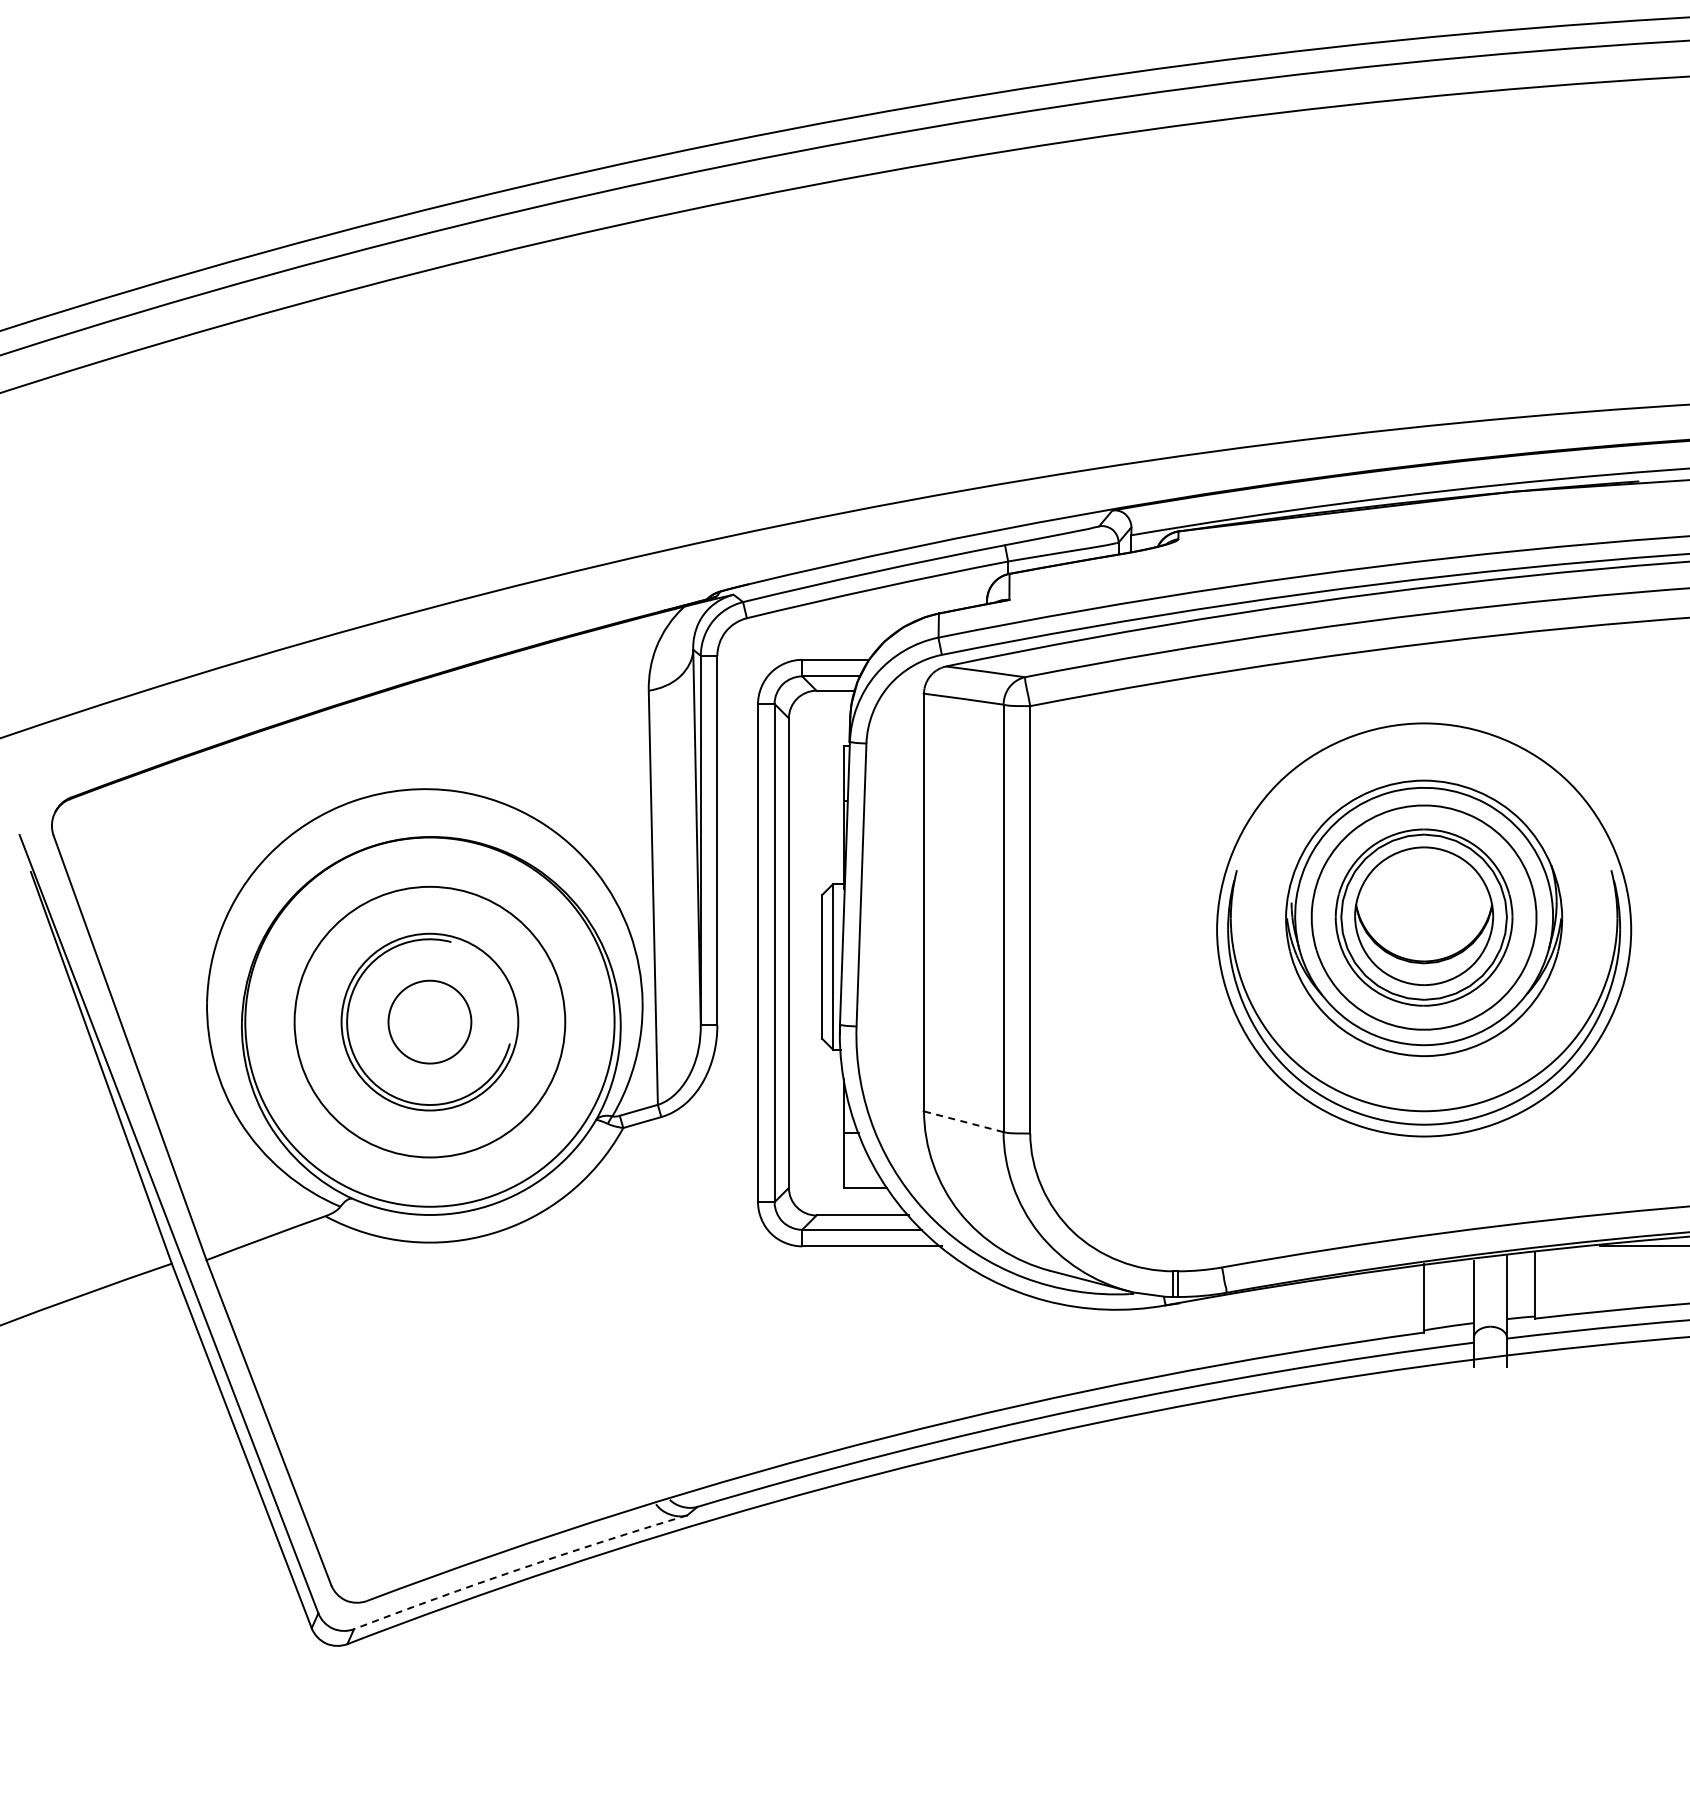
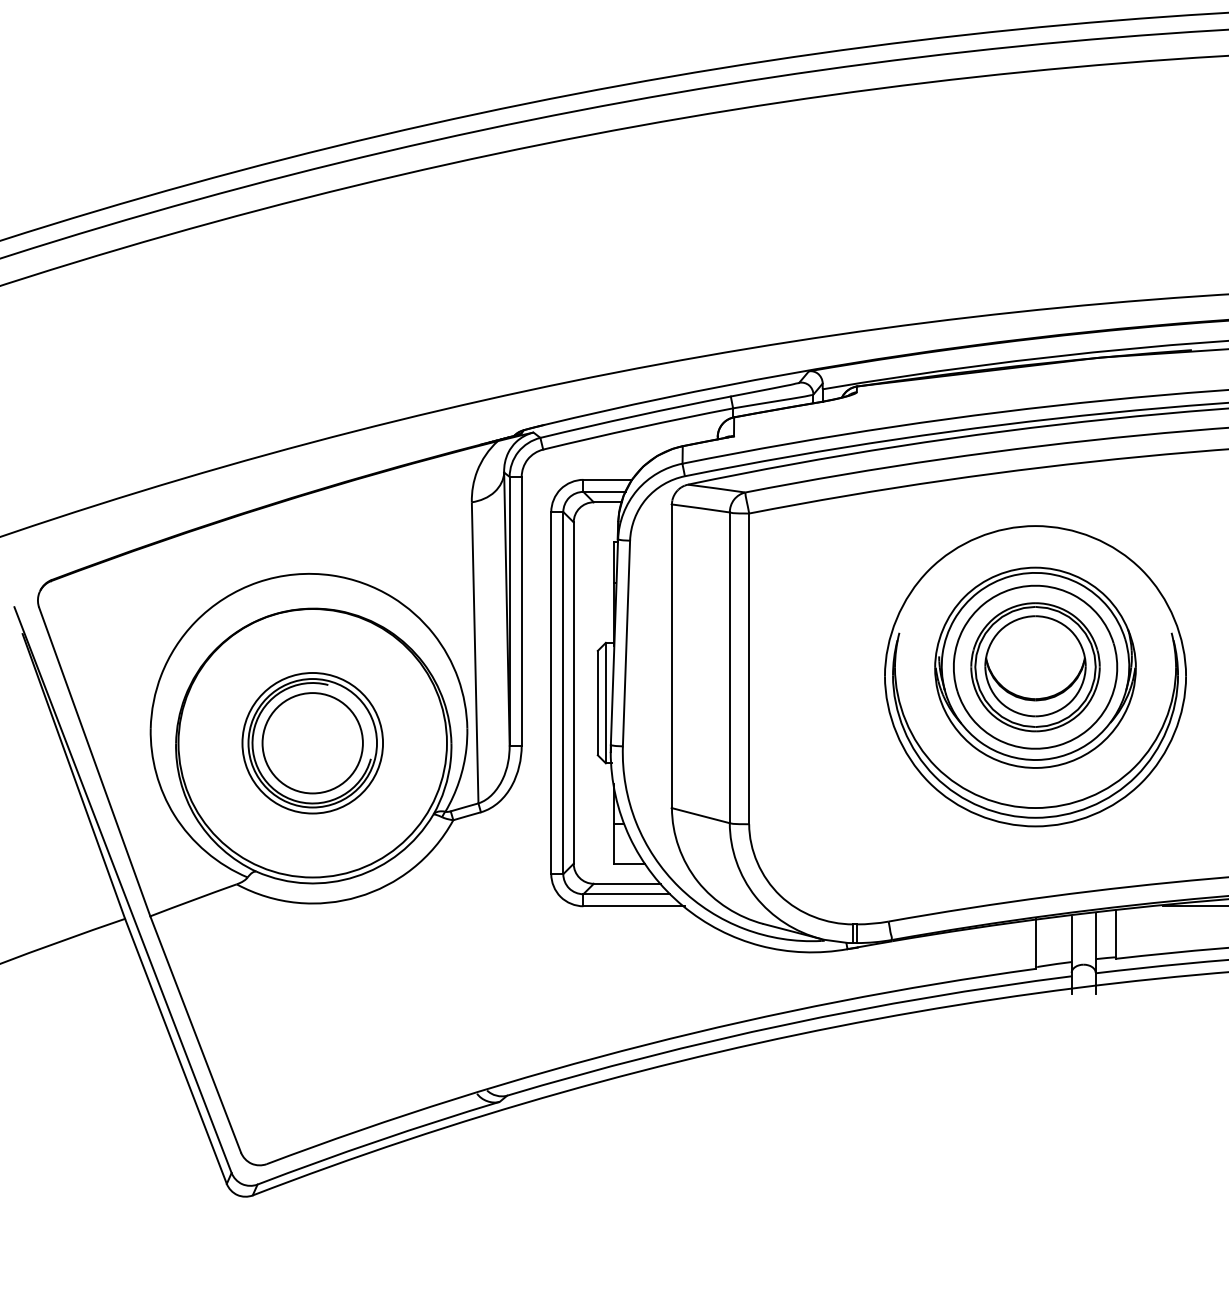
circle: (429, 1021) -> (312, 742), size x0.71
circle: (429, 1022) -> (312, 743), size x1.67
line: (964, 1121) -> (701, 815), dashed -> solid
arc: (519, 1569) -> (377, 1141), dashed -> solid

